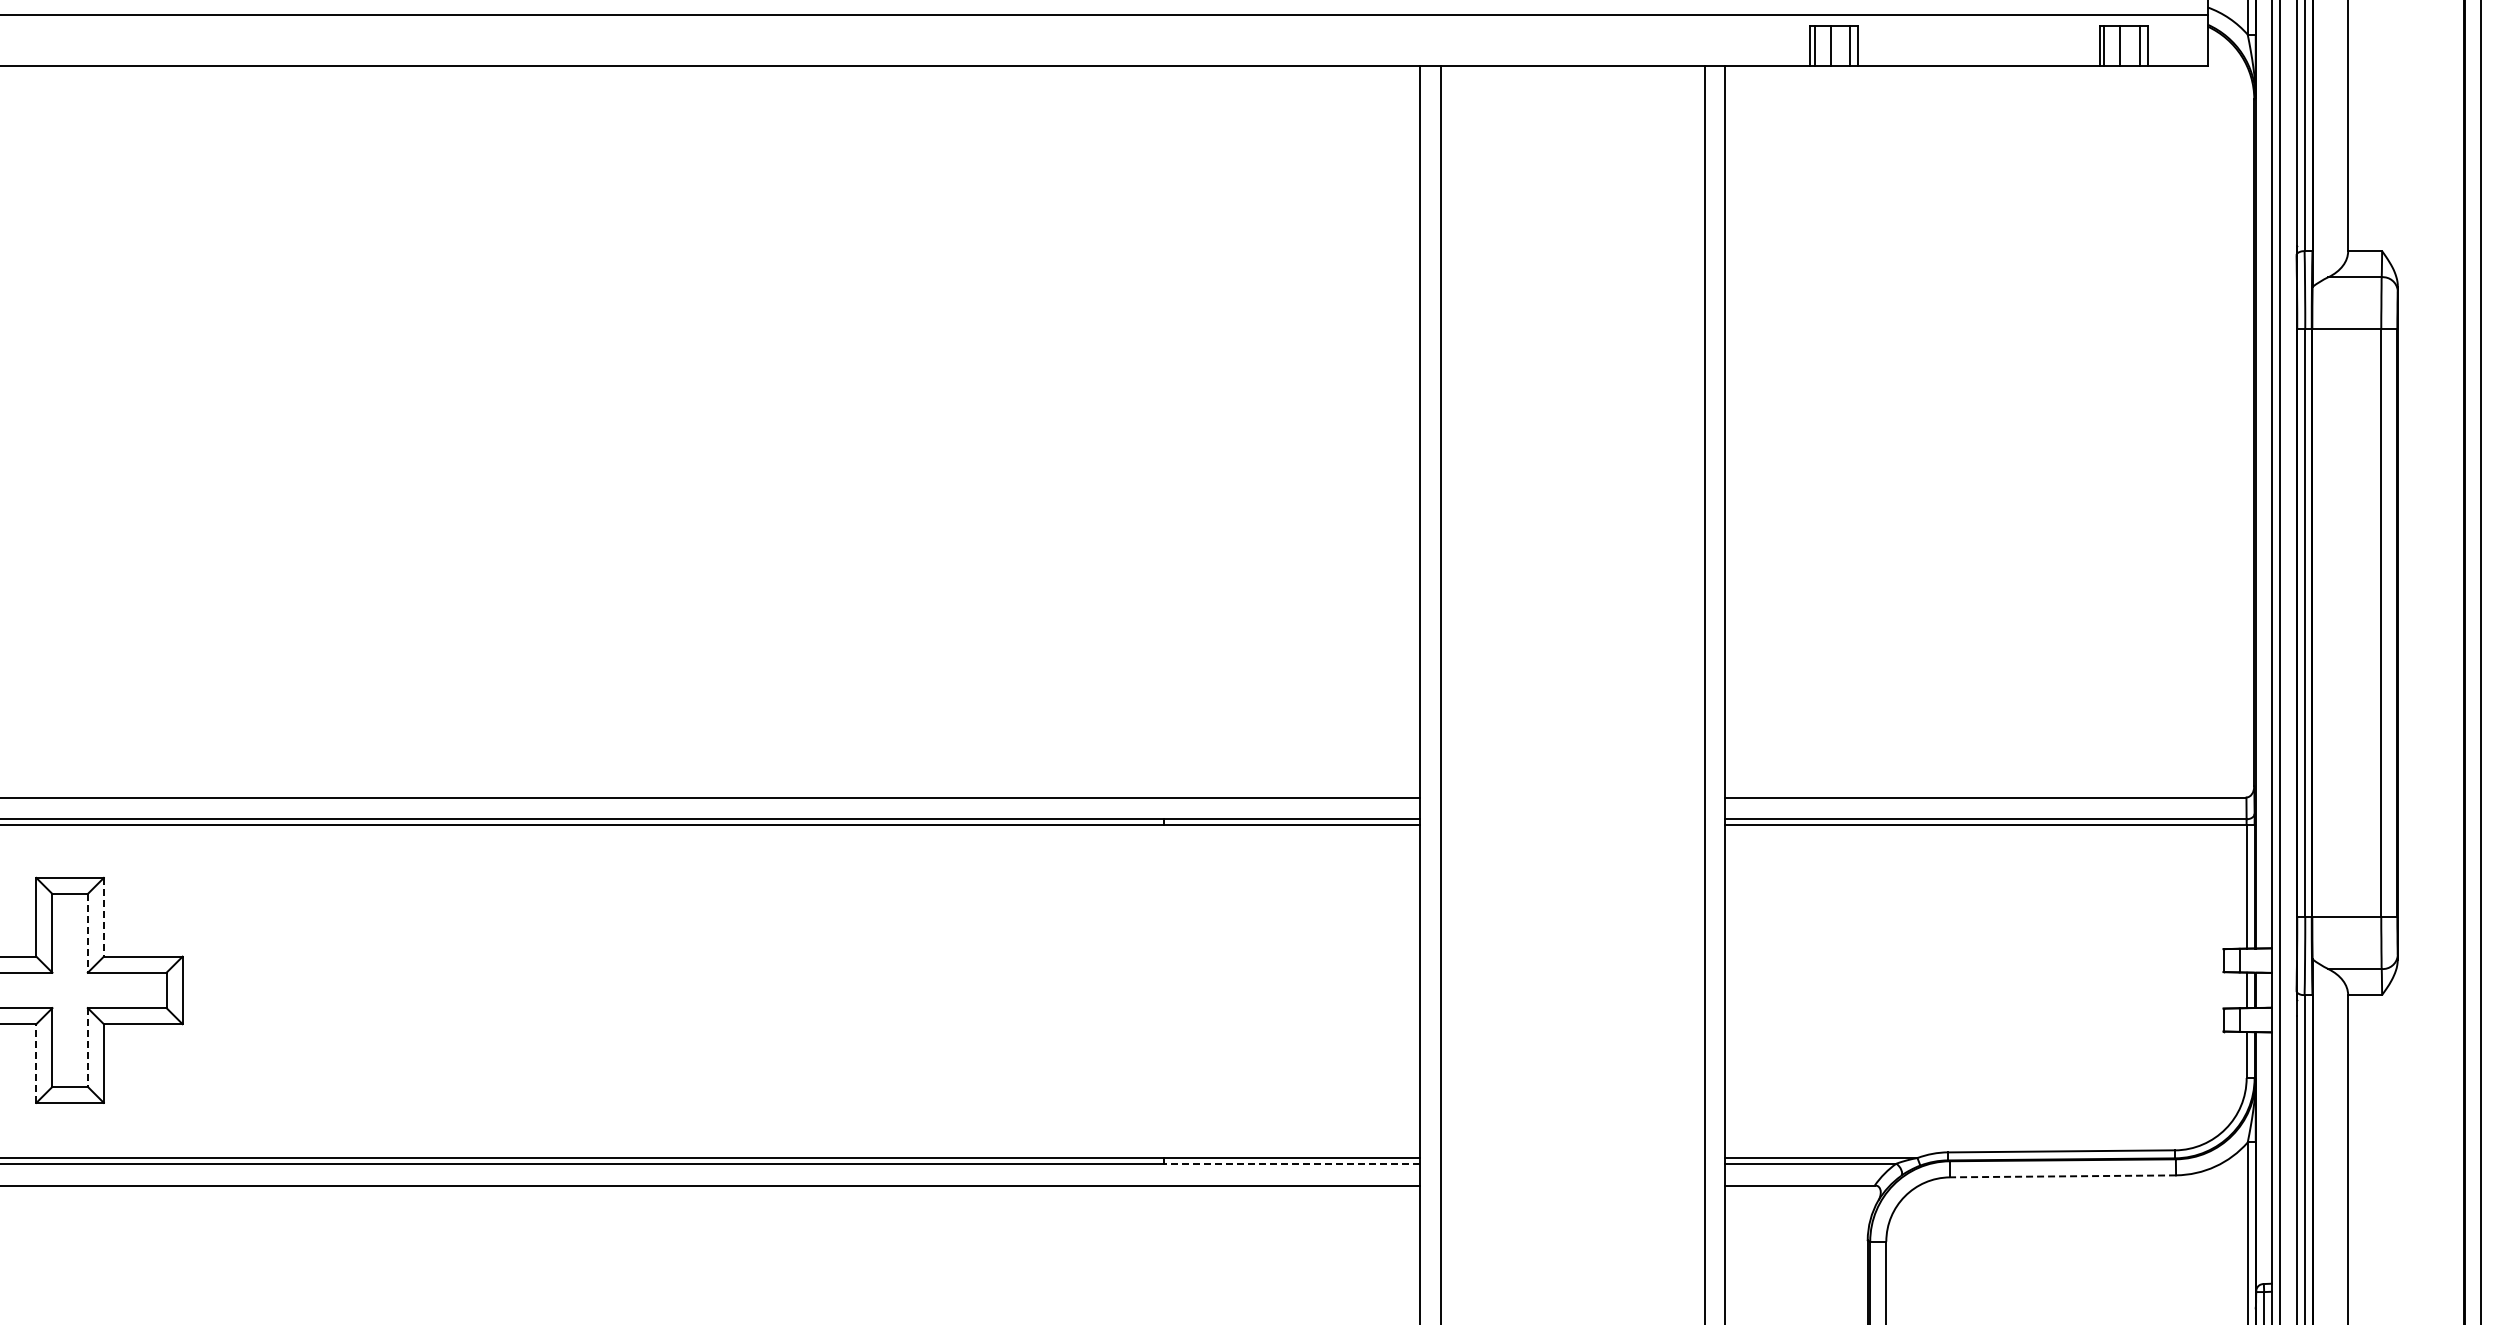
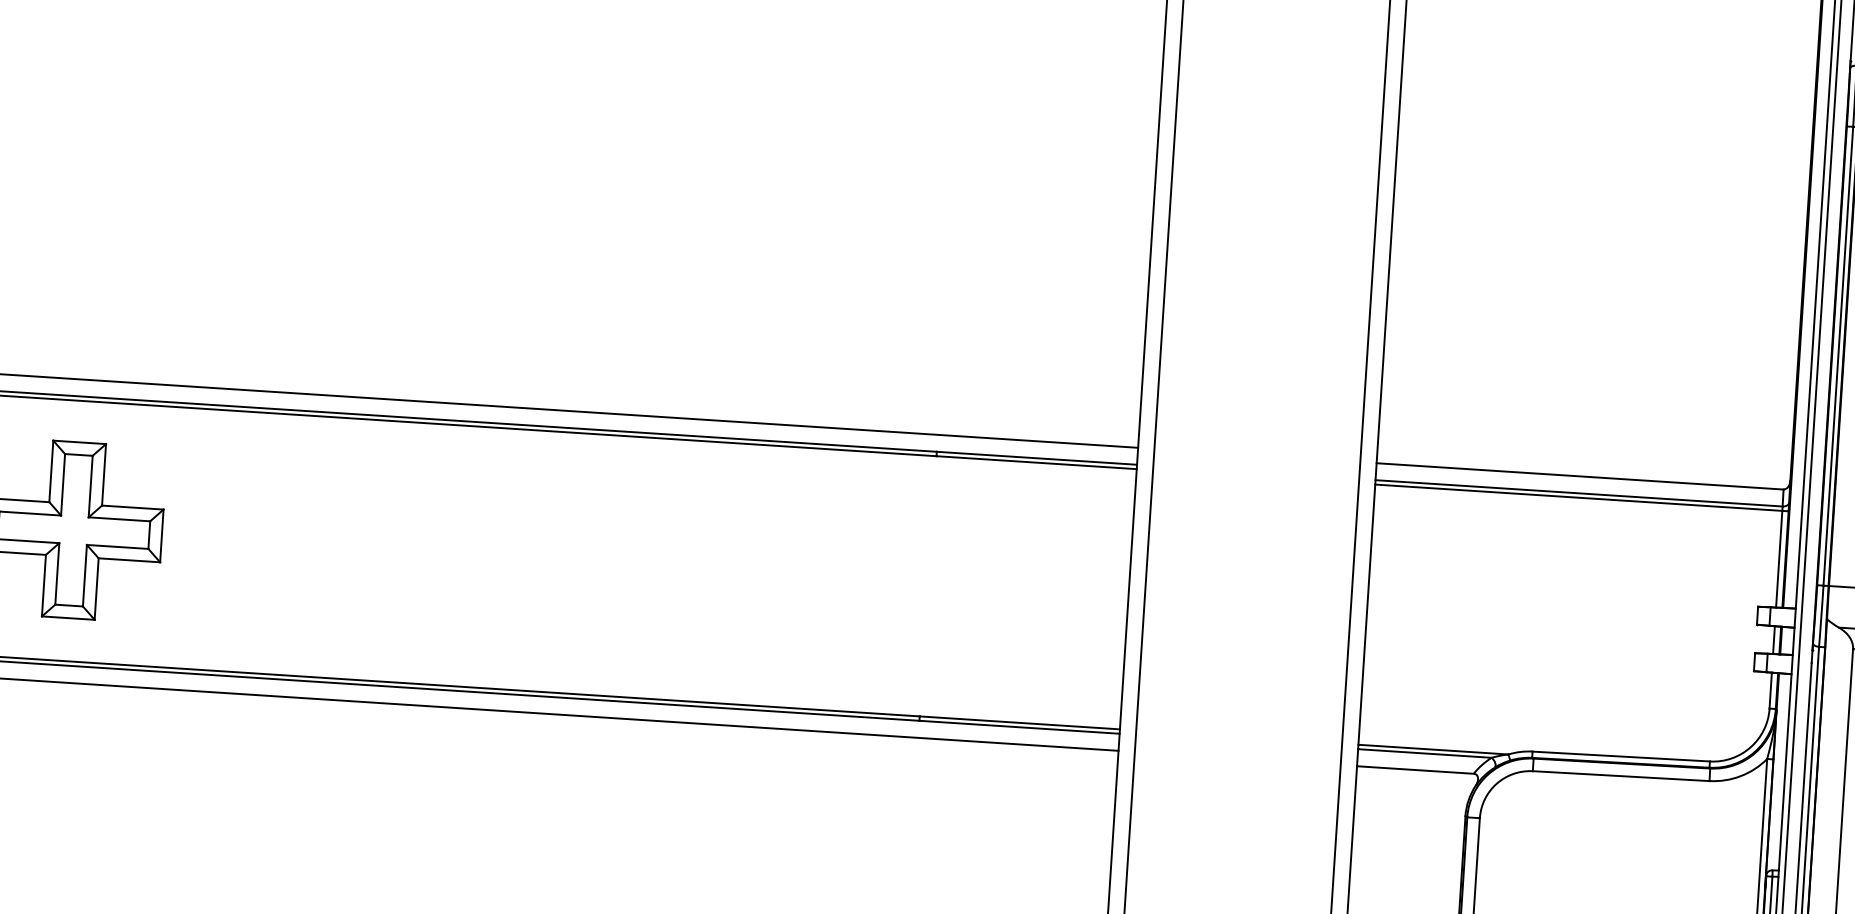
line: (103, 917) -> (103, 474), dashed -> solid
line: (87, 933) -> (90, 486), dashed -> solid
line: (87, 1047) -> (84, 575), dashed -> solid
line: (36, 1063) -> (44, 585), dashed -> solid
line: (1291, 1163) -> (1019, 727), dashed -> solid
line: (2062, 1176) -> (1620, 776), dashed -> solid

